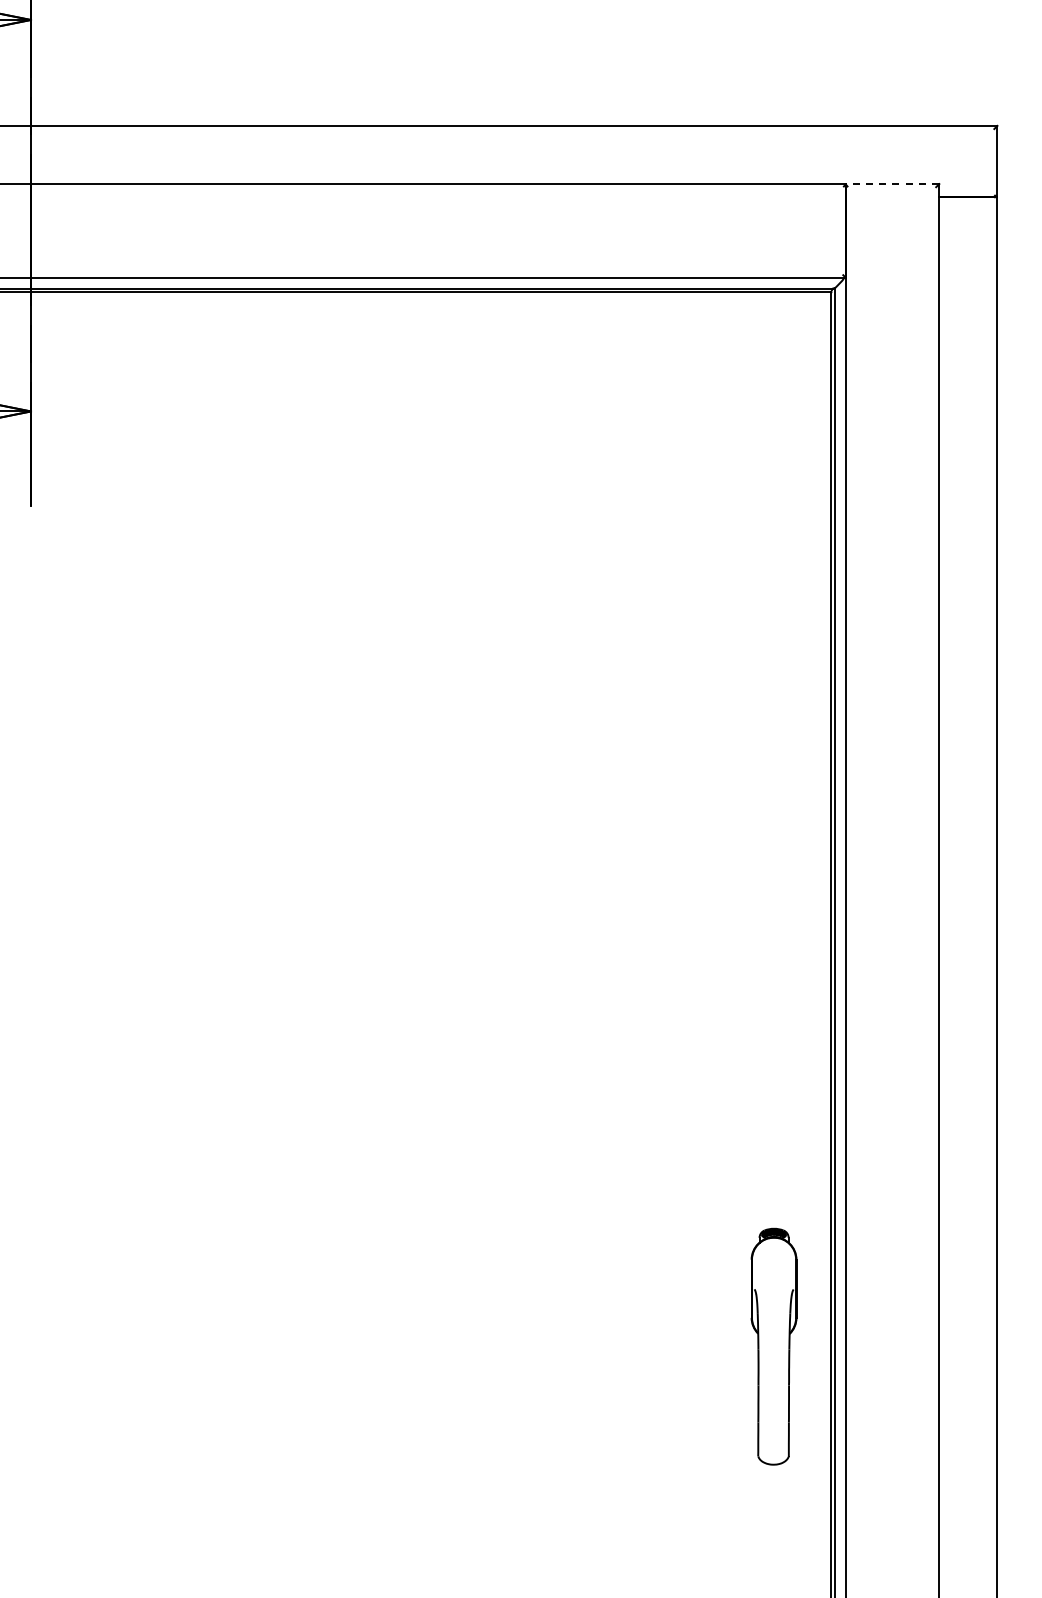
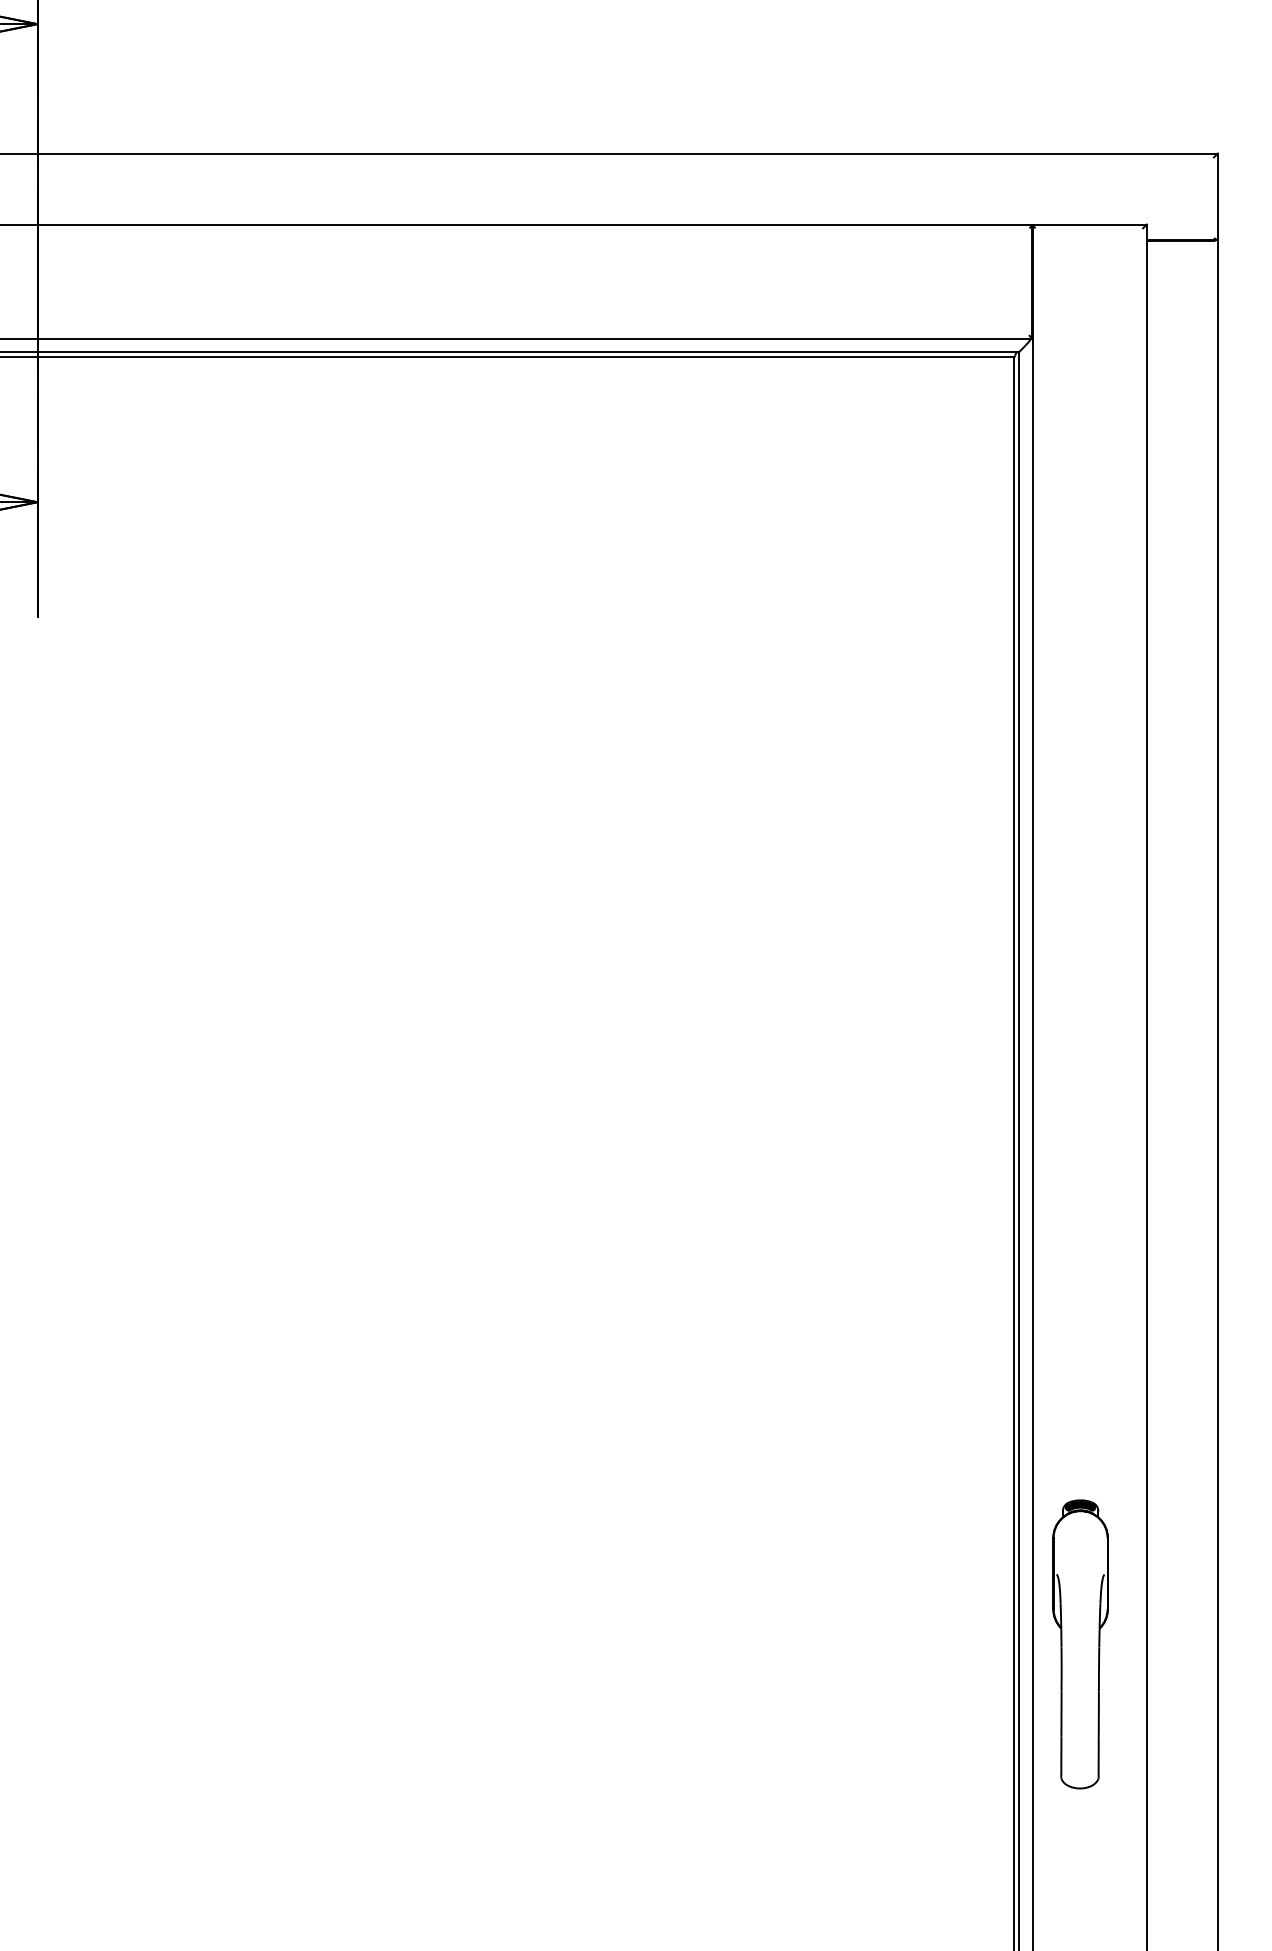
line: (892, 184) -> (1089, 225), dashed -> solid
part: (773, 1346) -> (1079, 1644), moved

